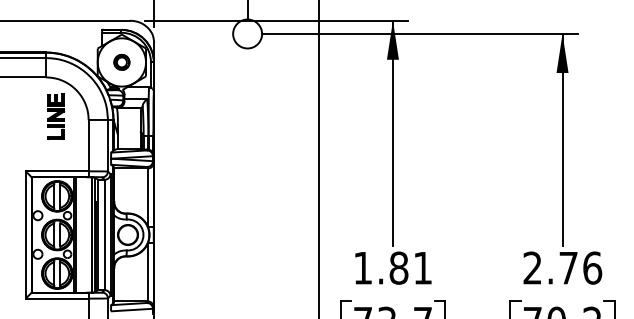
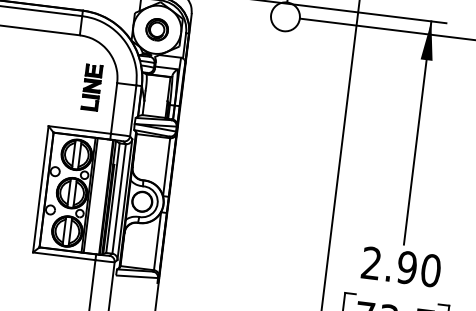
part: (121, 62) -> (156, 29), size x1.43
part: (56, 116) -> (92, 87), moved
text: (393, 267) -> (401, 266), 1.81 -> 2.90

